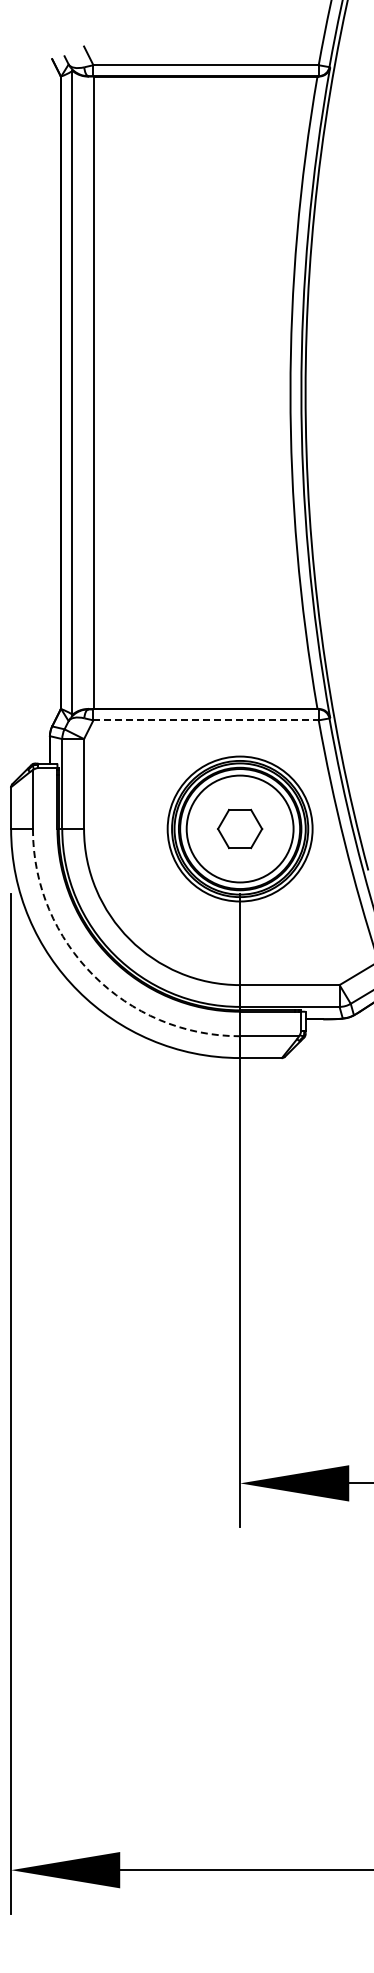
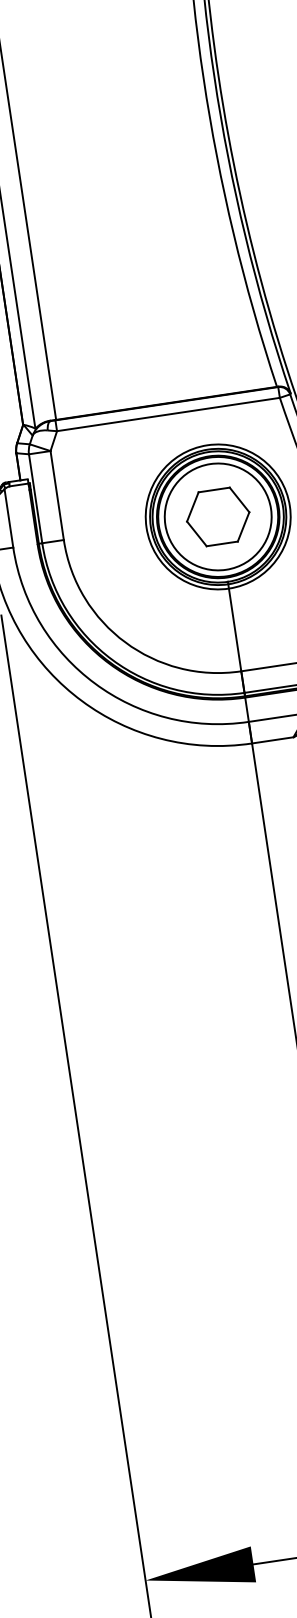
line: (206, 720) -> (168, 414), dashed -> solid
part: (239, 828) -> (217, 516), size x1.43
arc: (93, 975) -> (94, 683), dashed -> solid

